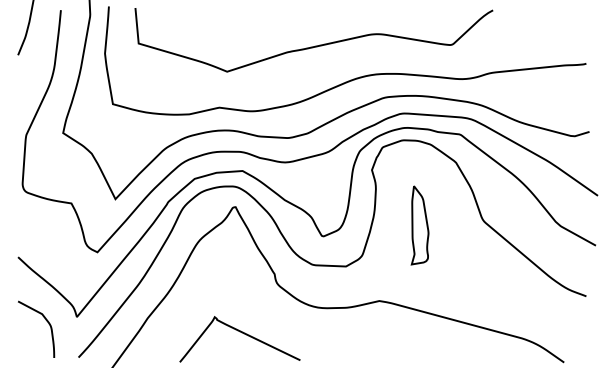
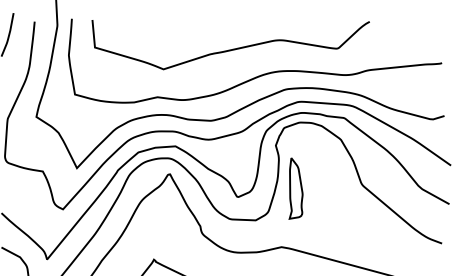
part: (419, 225) -> (295, 188), moved

